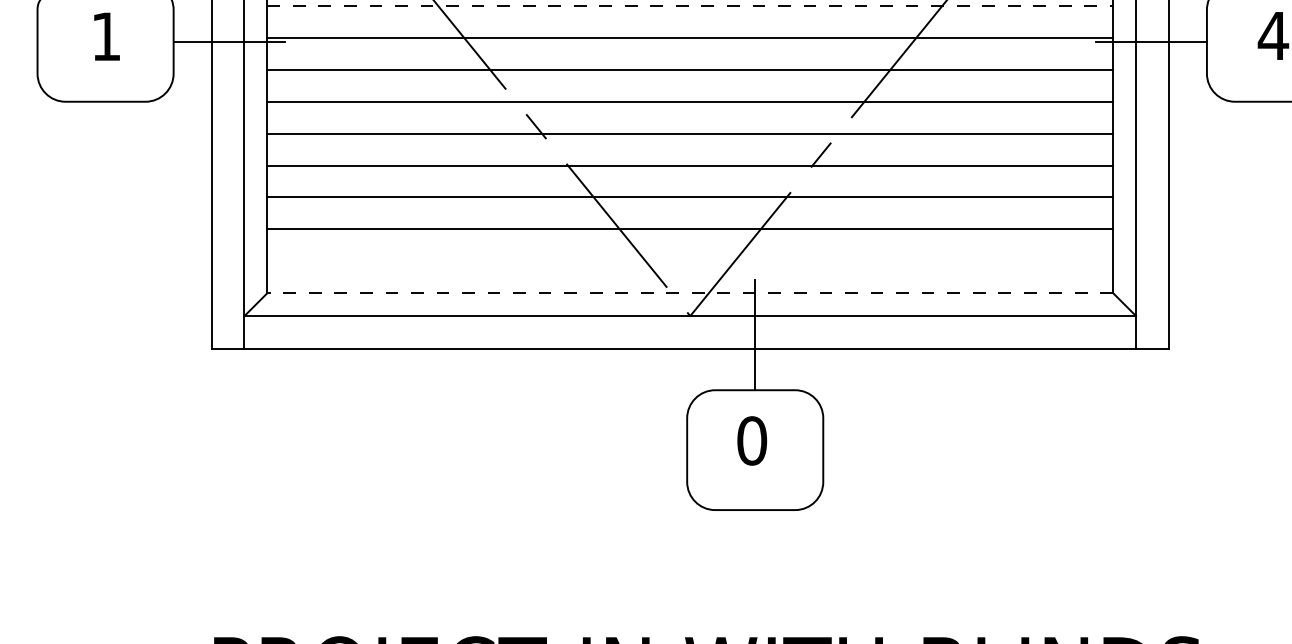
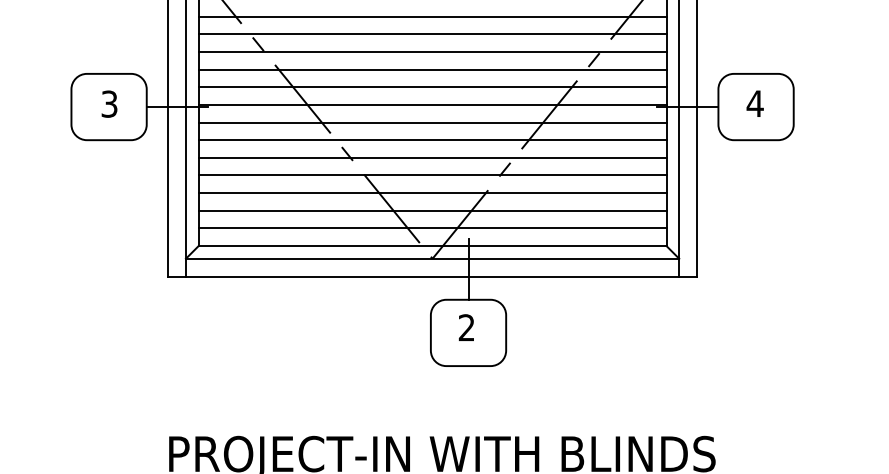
line: (690, 6) -> (432, 87), dashed -> solid
text: (106, 35) -> (109, 103), 1 -> 3
line: (690, 261) -> (432, 228), added
line: (690, 293) -> (432, 246), dashed -> solid
text: (751, 440) -> (466, 327), 0 -> 2

